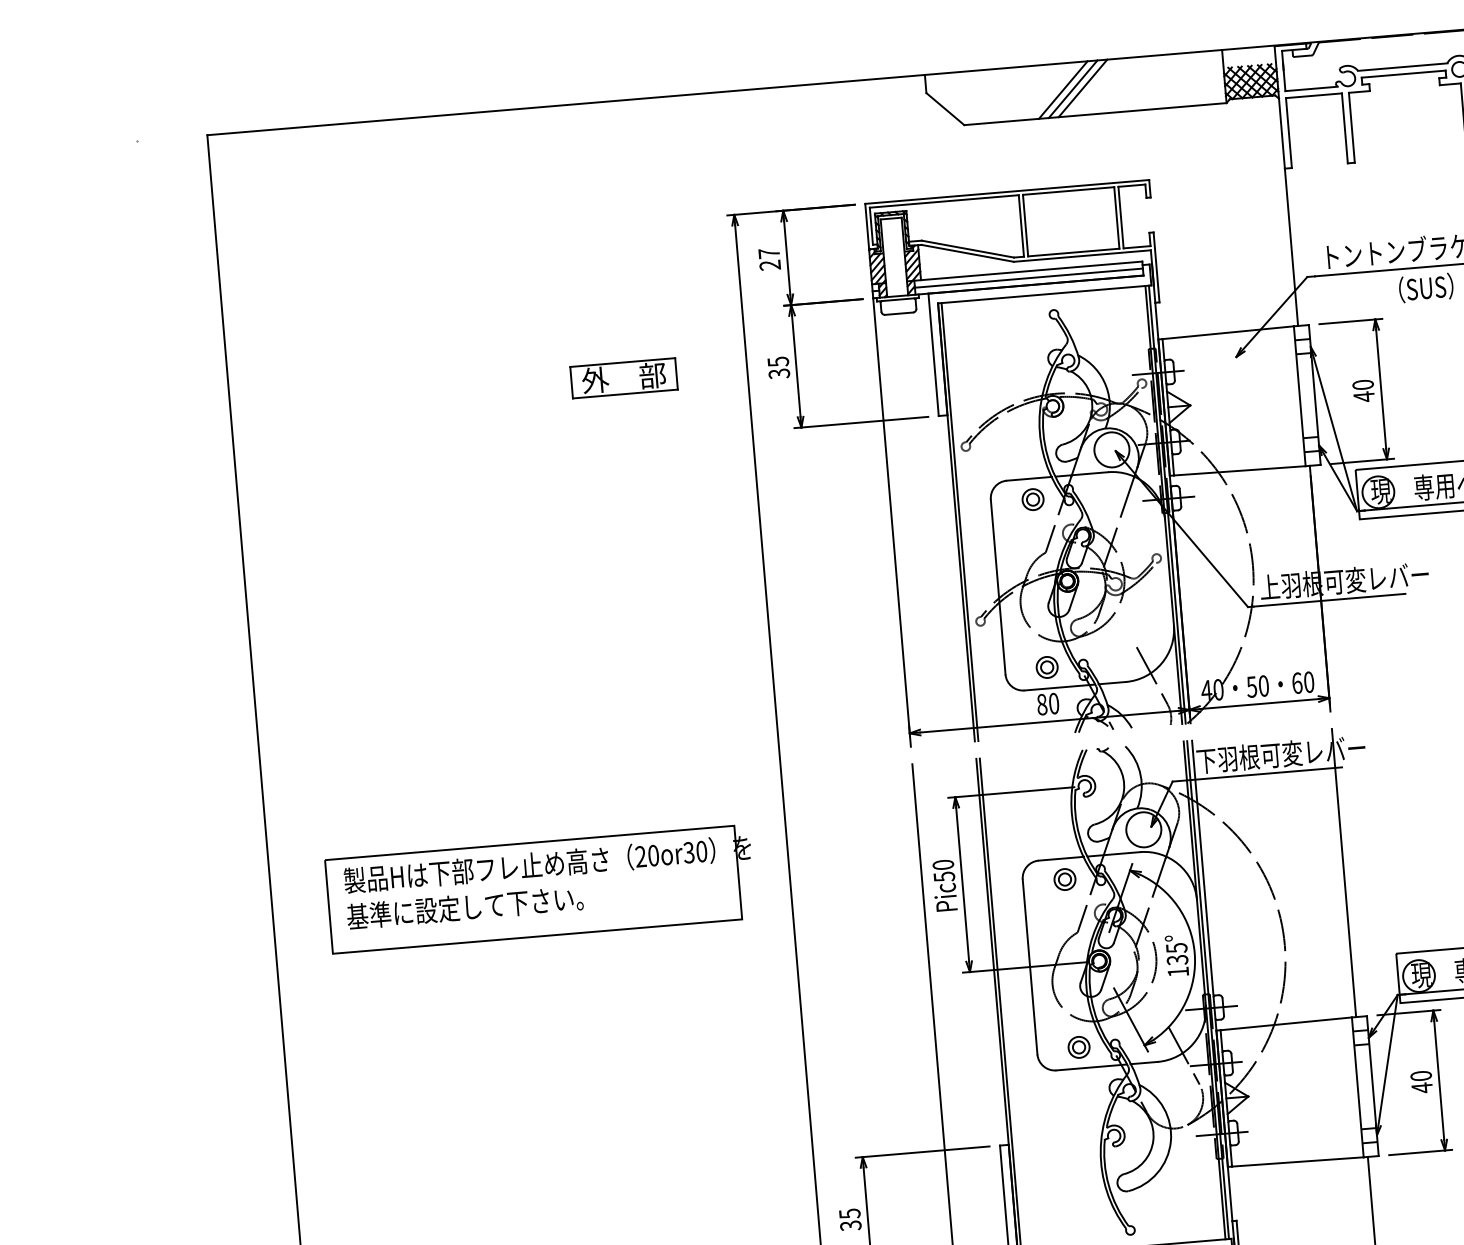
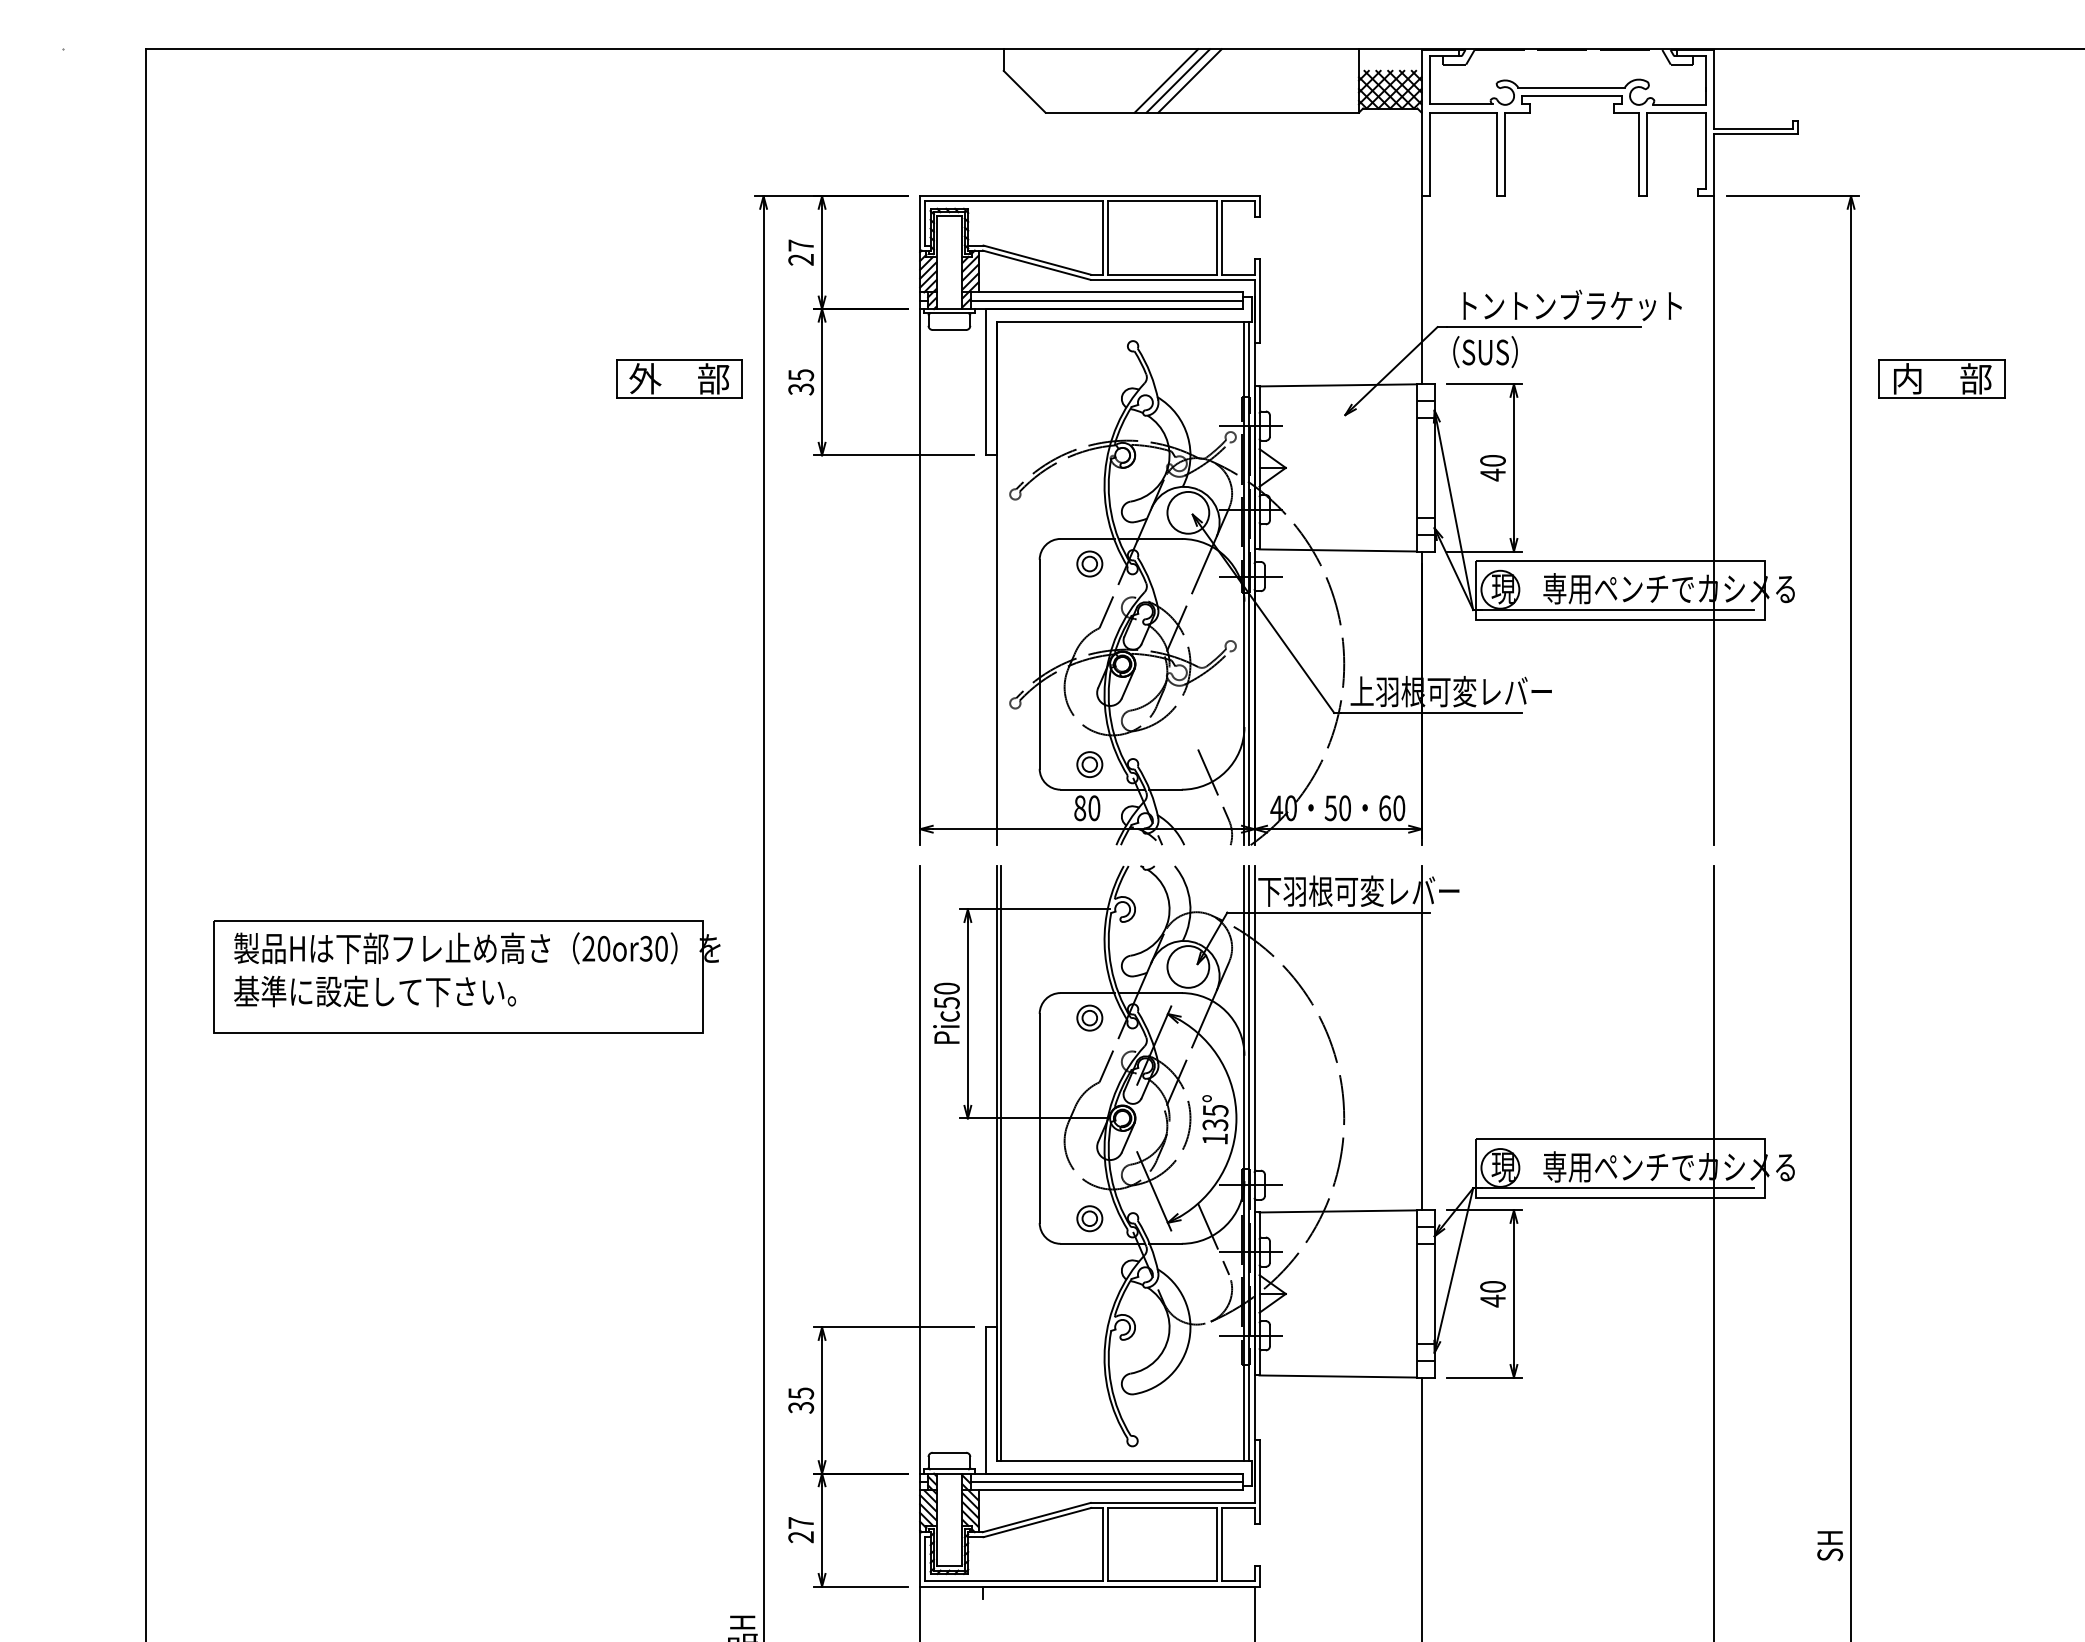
text: (1426, 288) -> (1485, 352), moved
part: (624, 377) -> (679, 378), moved
line: (959, 522) -> (1000, 583), removed

